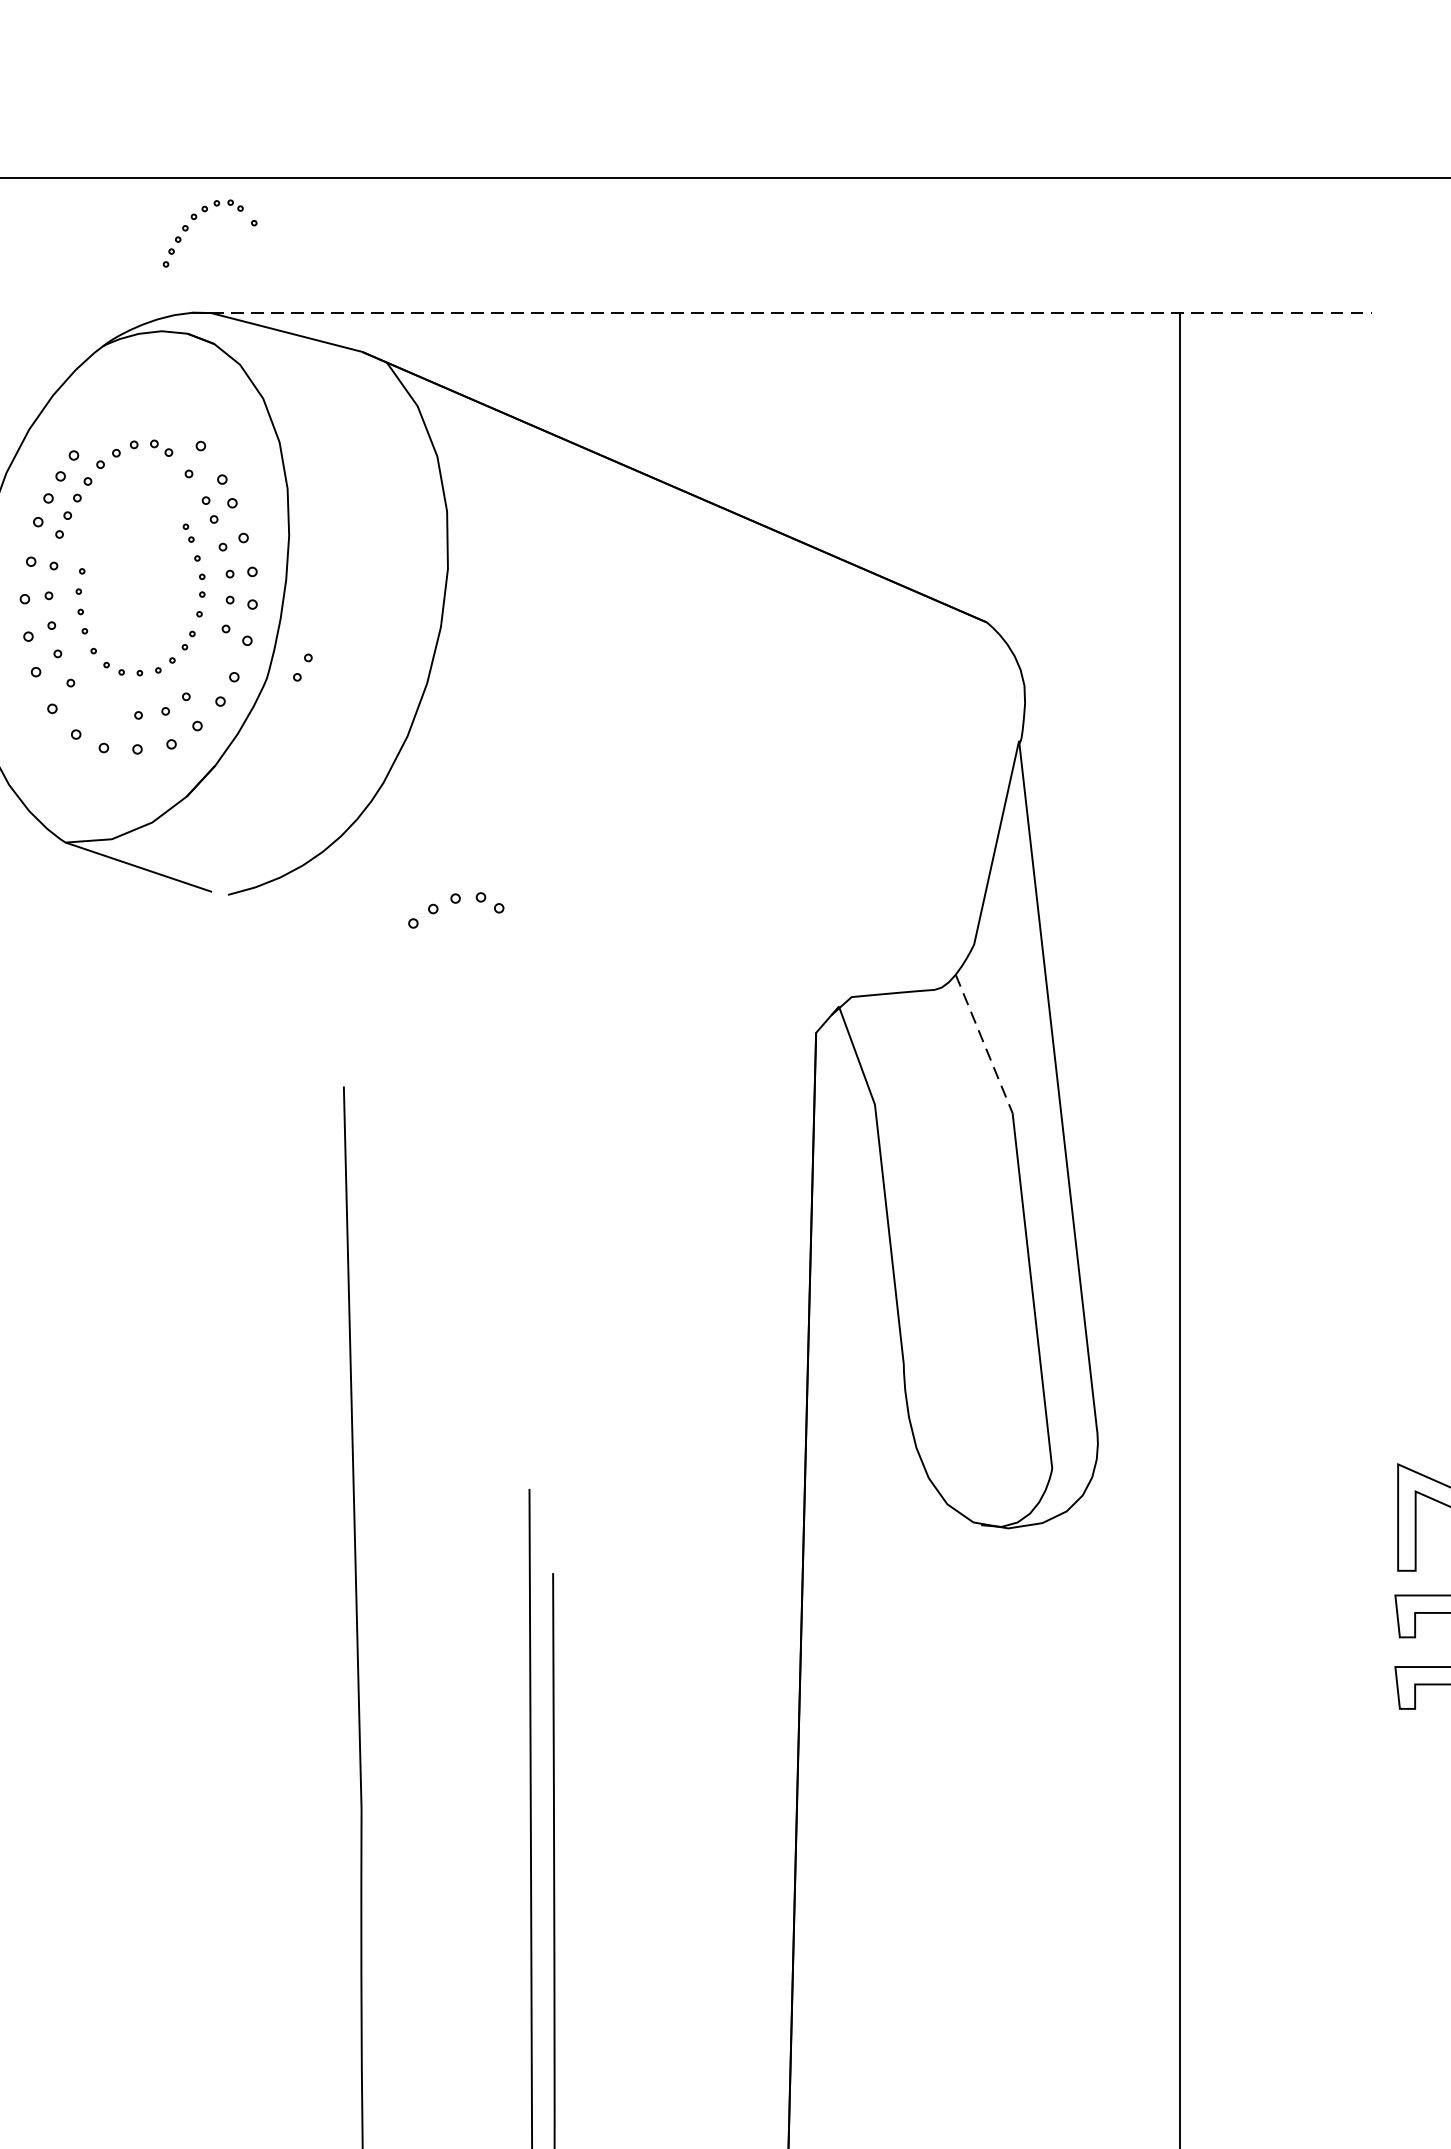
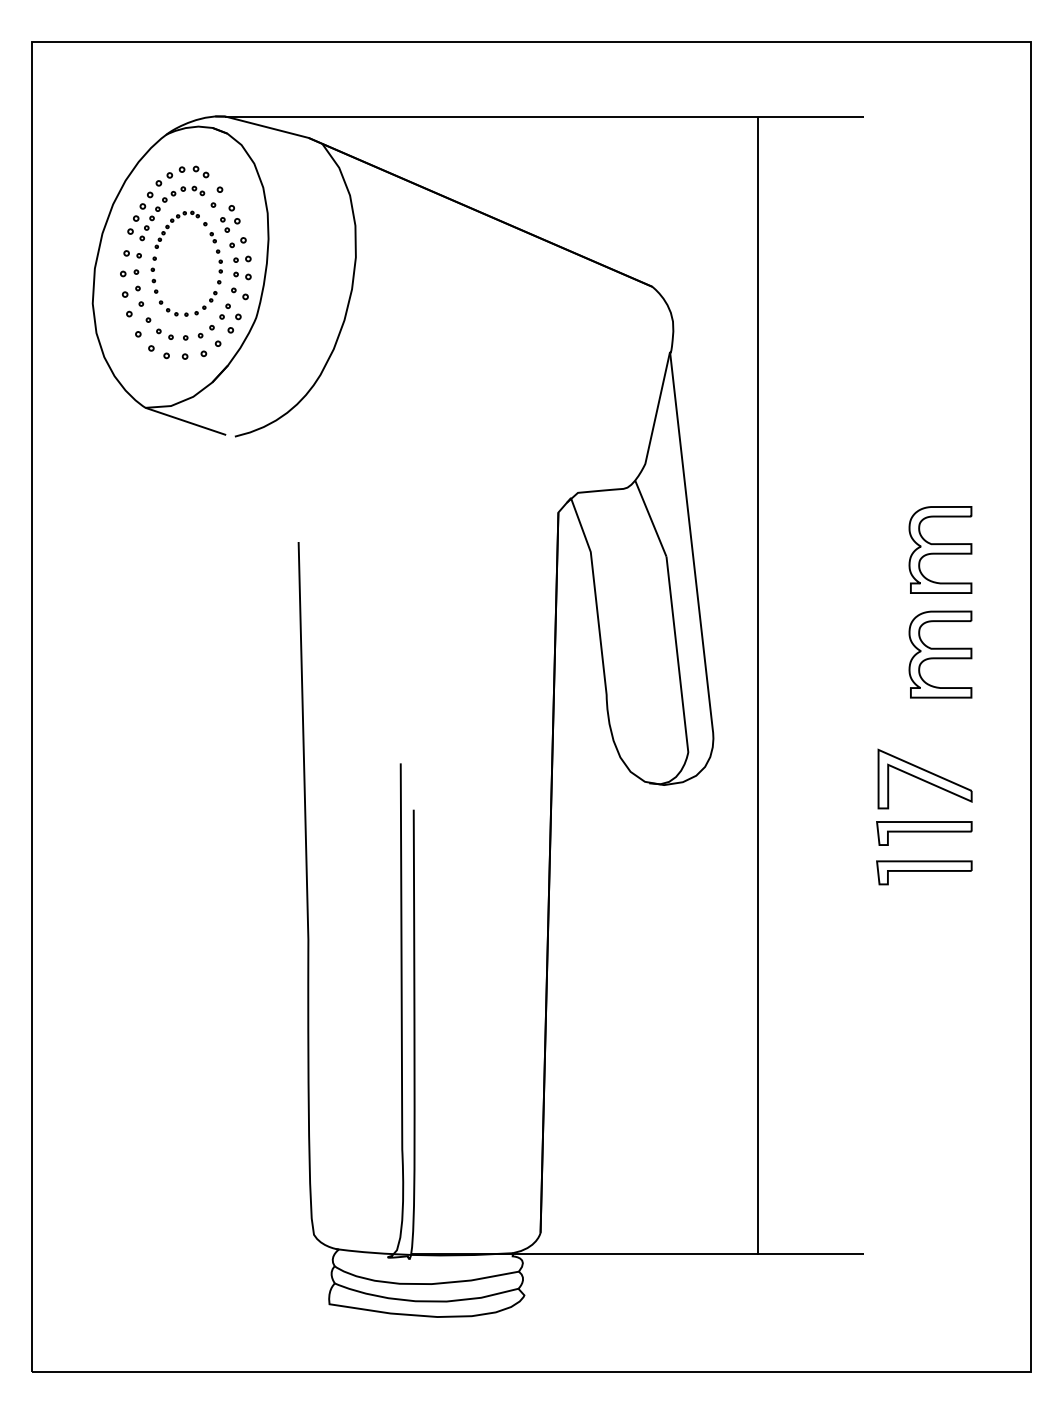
part: (196, 220) -> (173, 222), moved
line: (792, 312) -> (545, 116), dashed -> solid
part: (301, 667) -> (224, 311), moved
part: (99, 707) -> (164, 333), added
part: (456, 909) -> (182, 175), moved
line: (985, 1045) -> (651, 519), dashed -> solid

